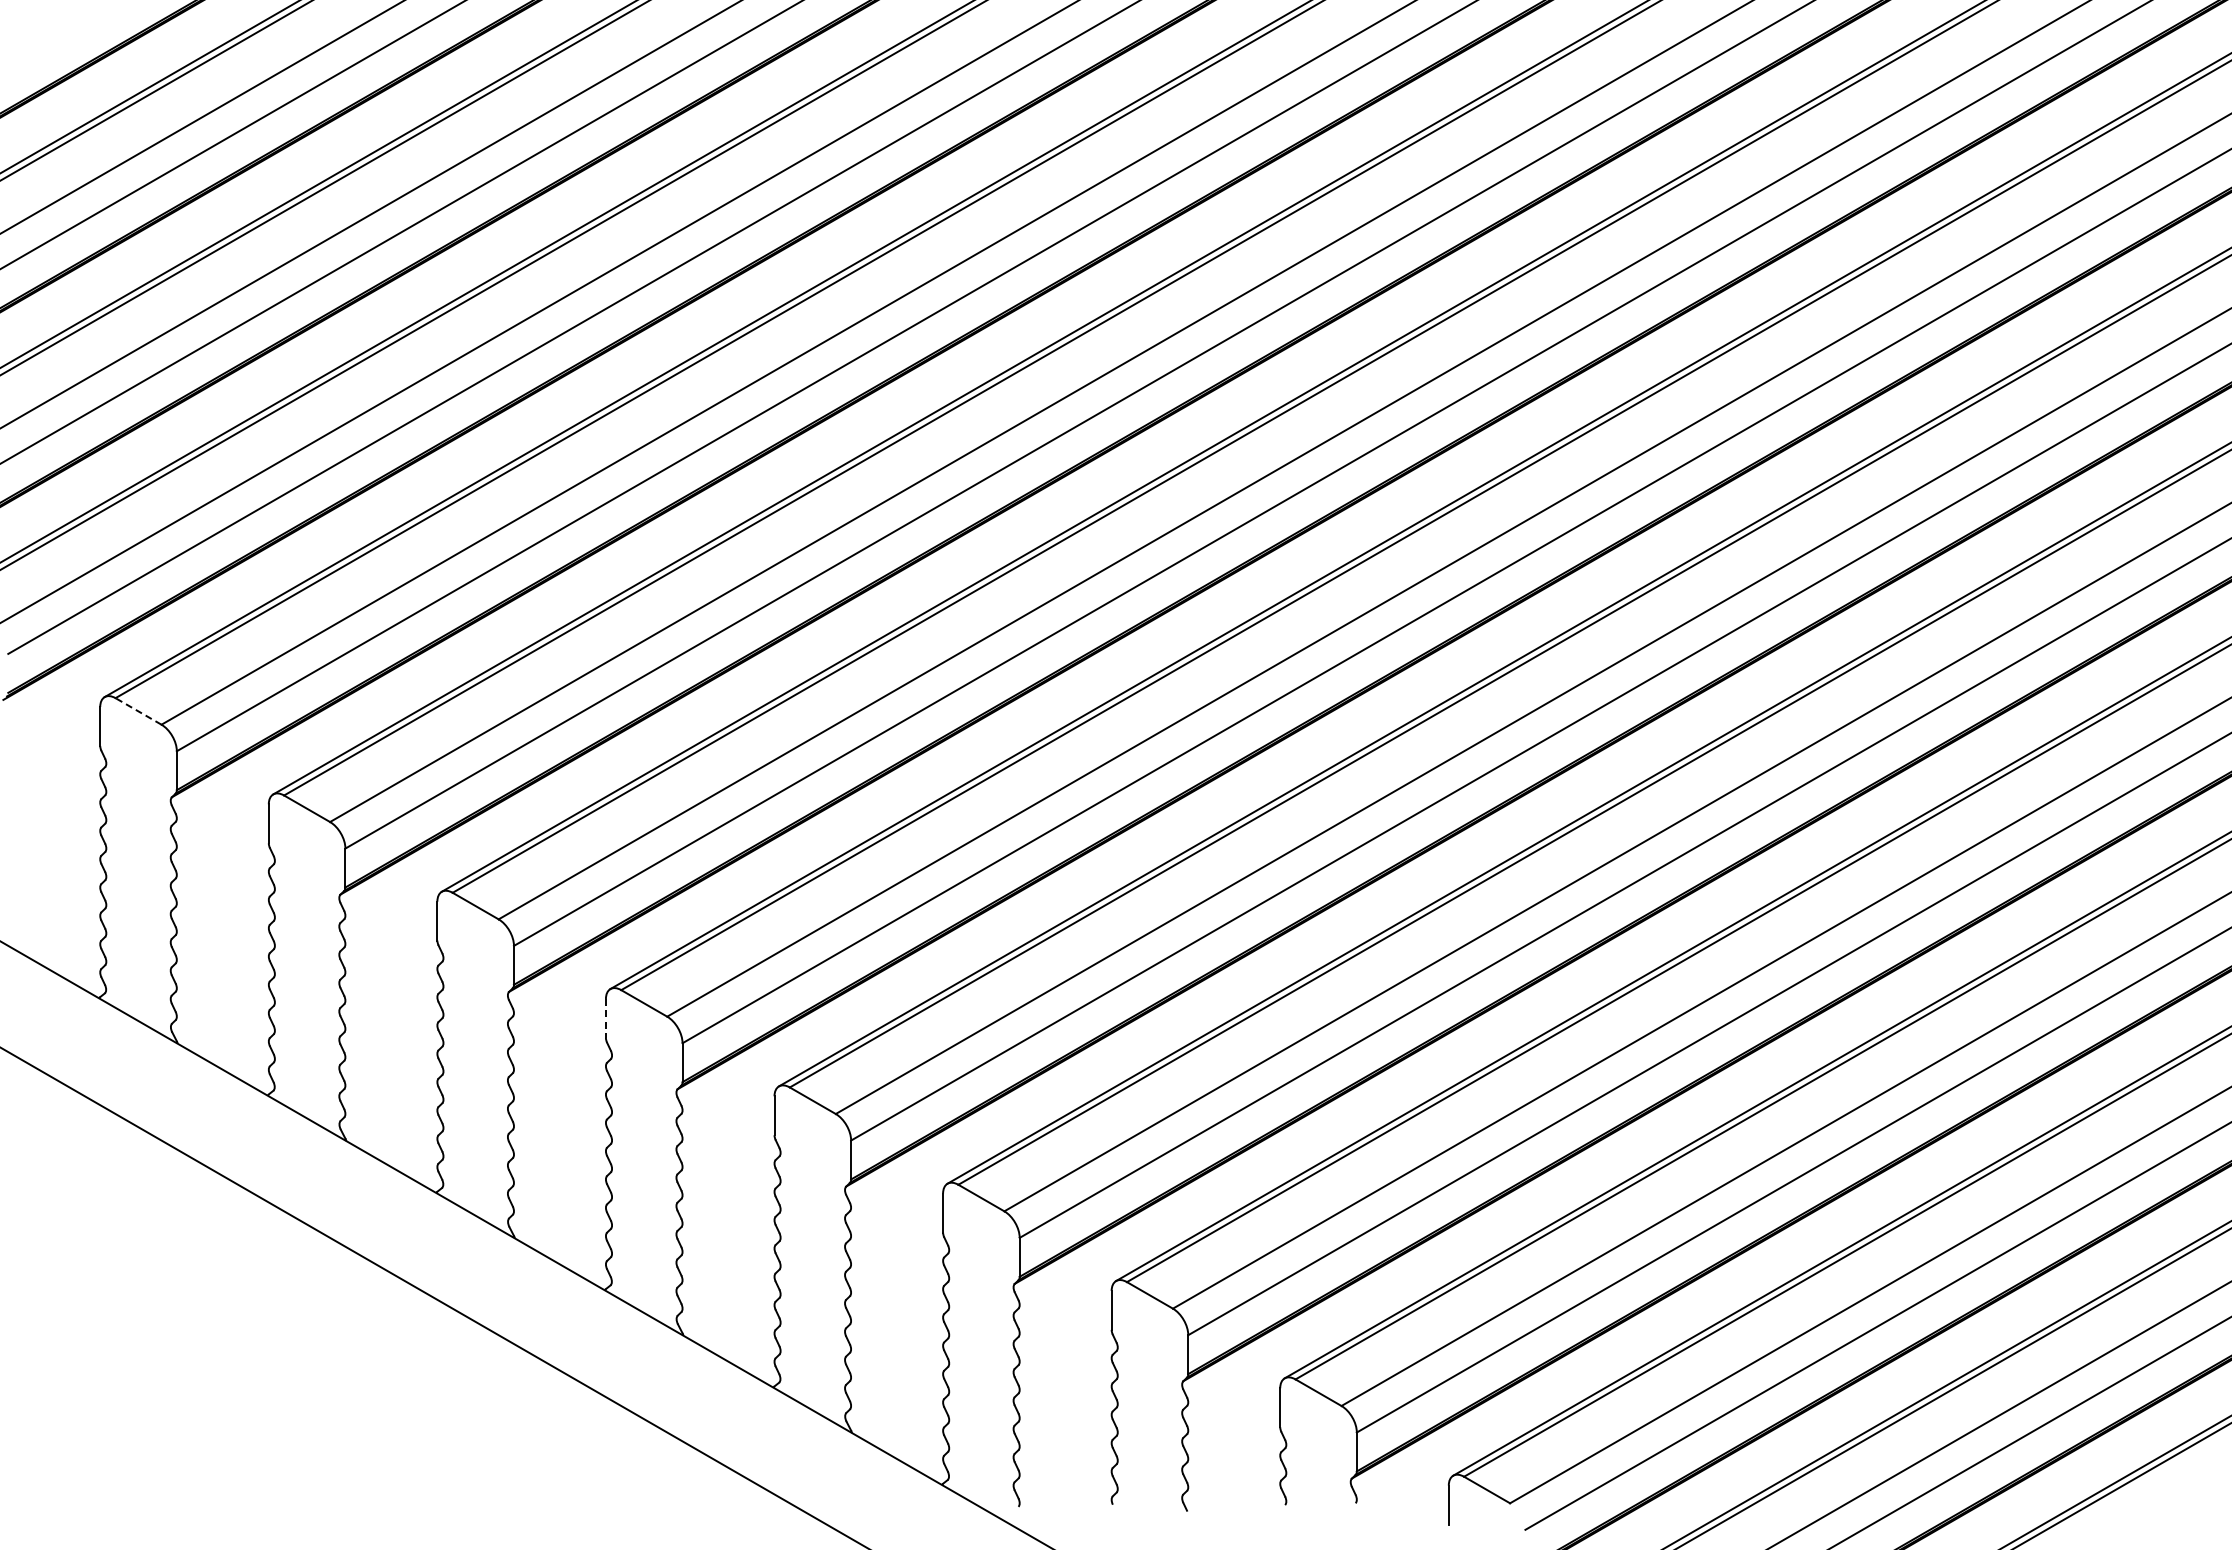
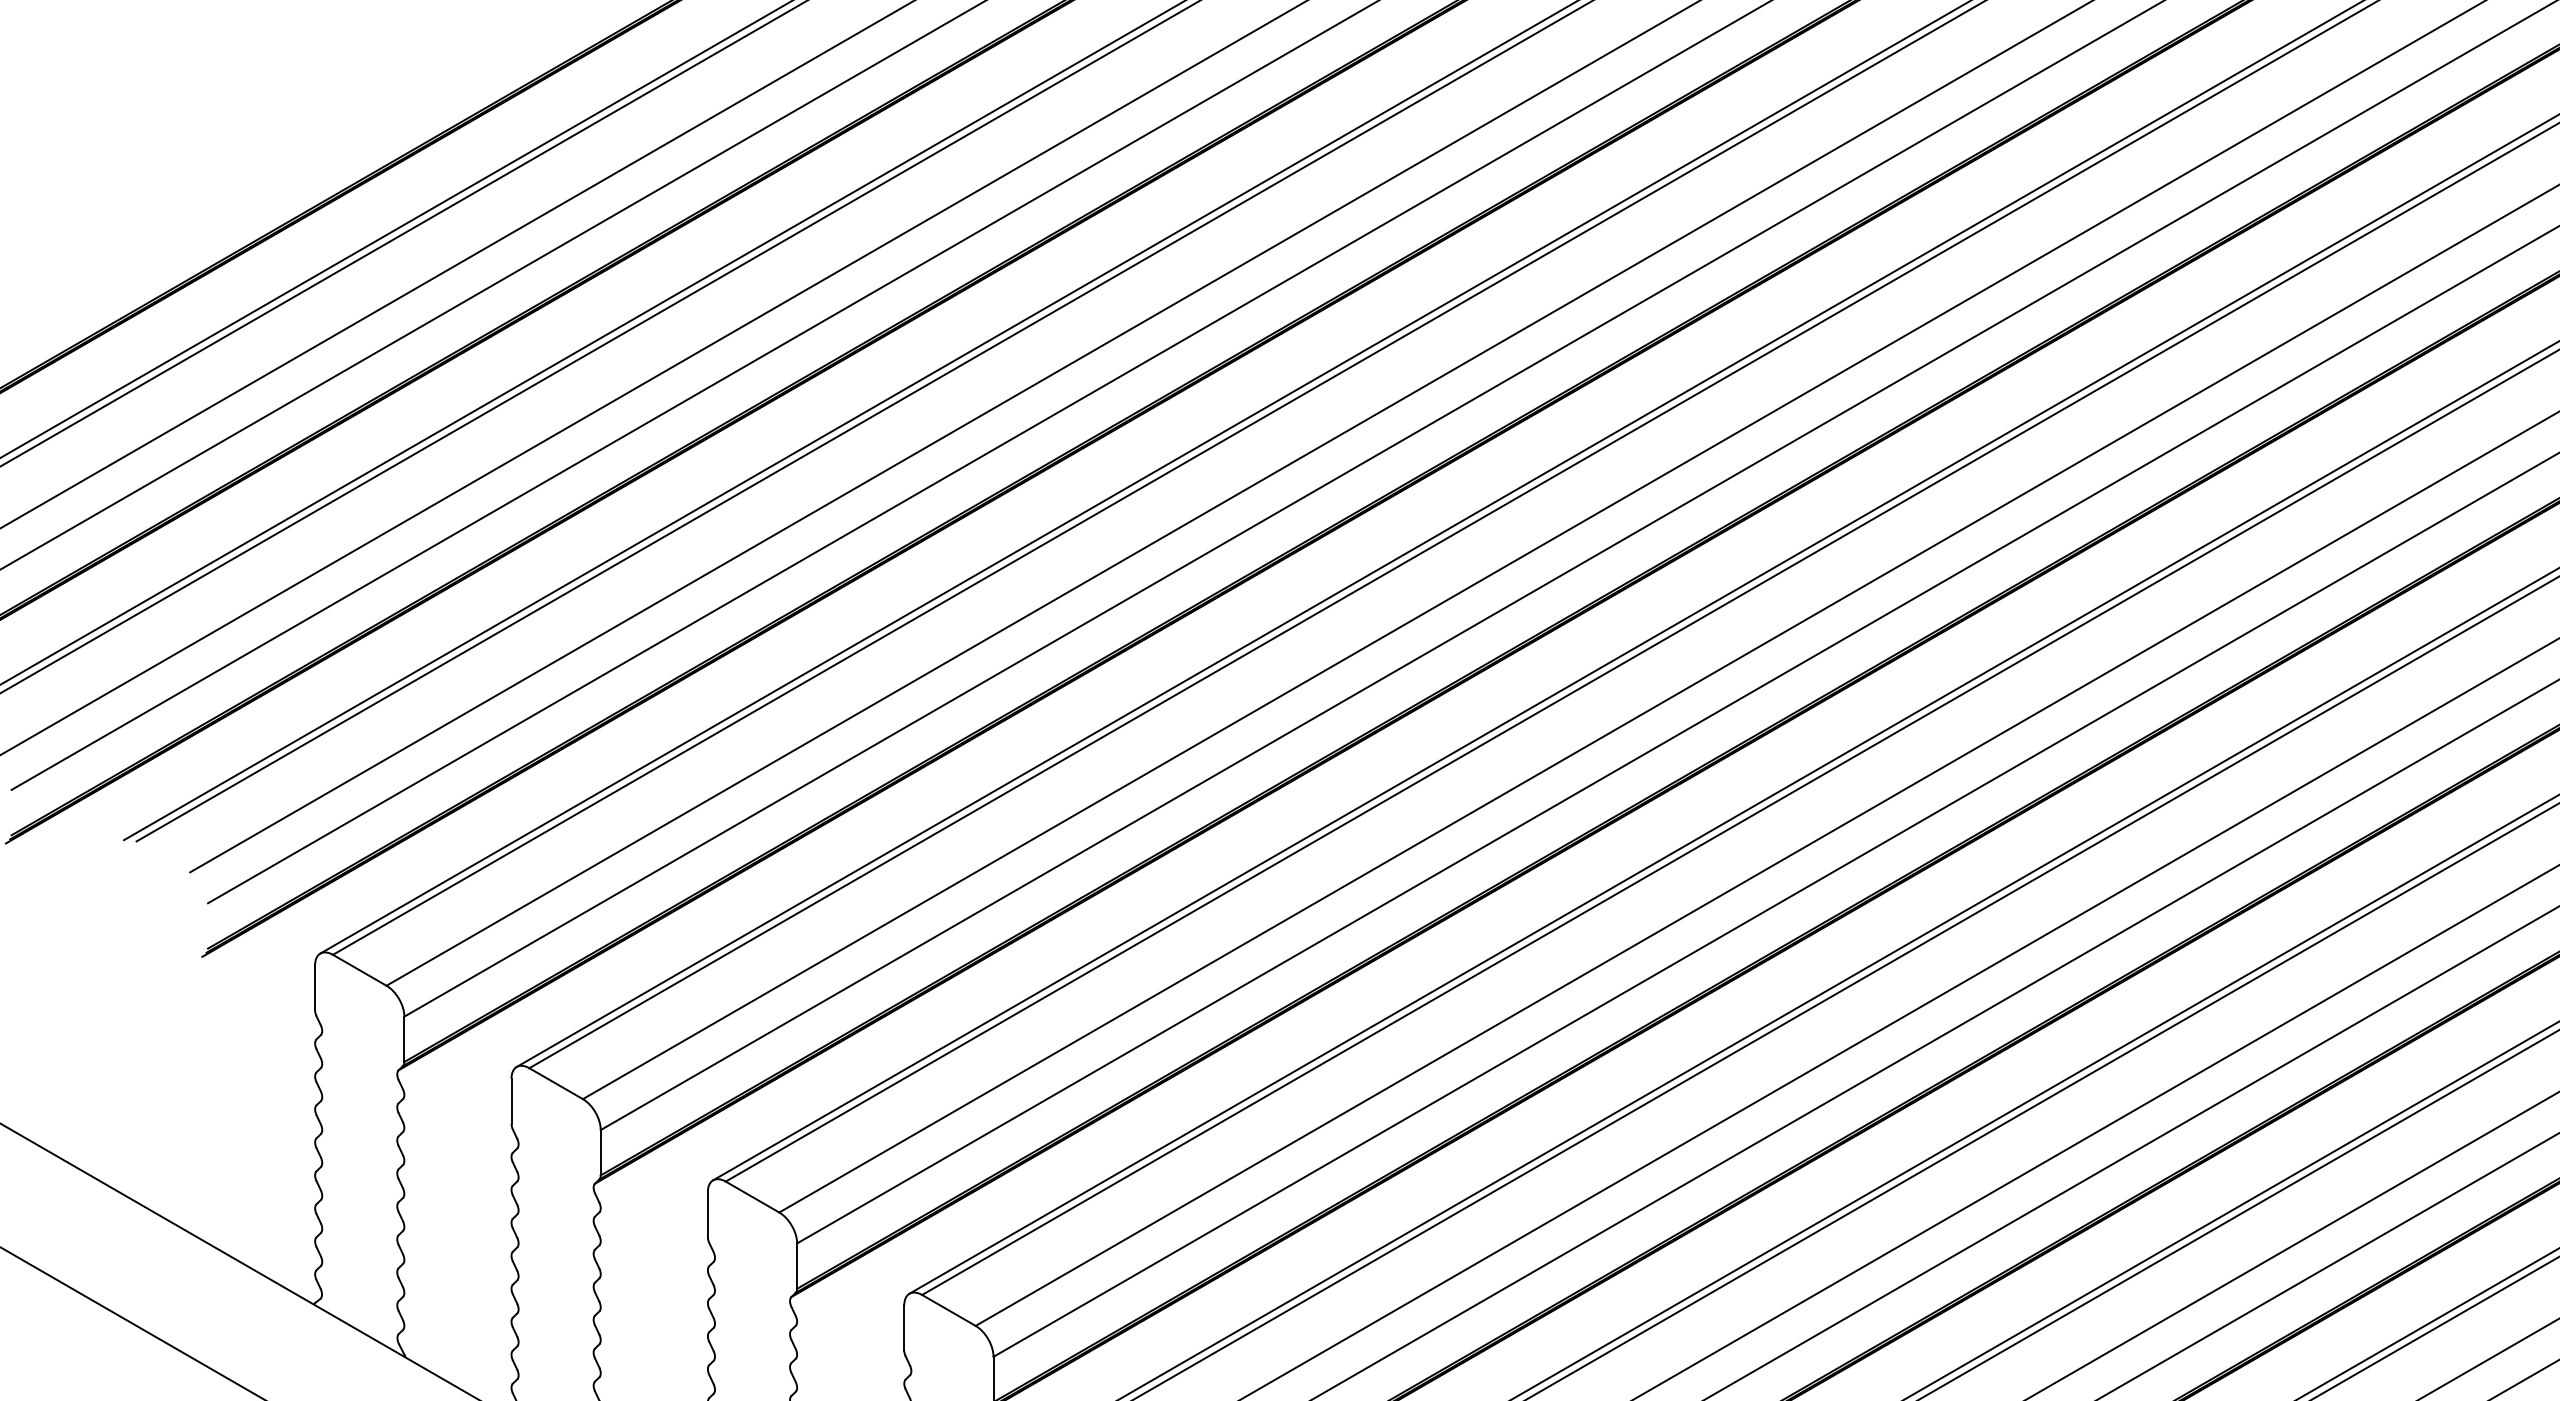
line: (138, 711) -> (359, 970), dashed -> solid
line: (605, 1018) -> (903, 1328), dashed -> solid

